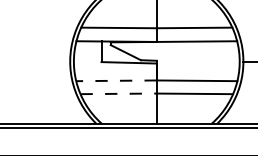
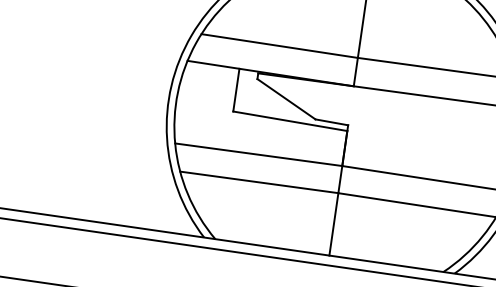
line: (116, 80) -> (258, 154), dashed -> solid
line: (119, 93) -> (261, 181), dashed -> solid

